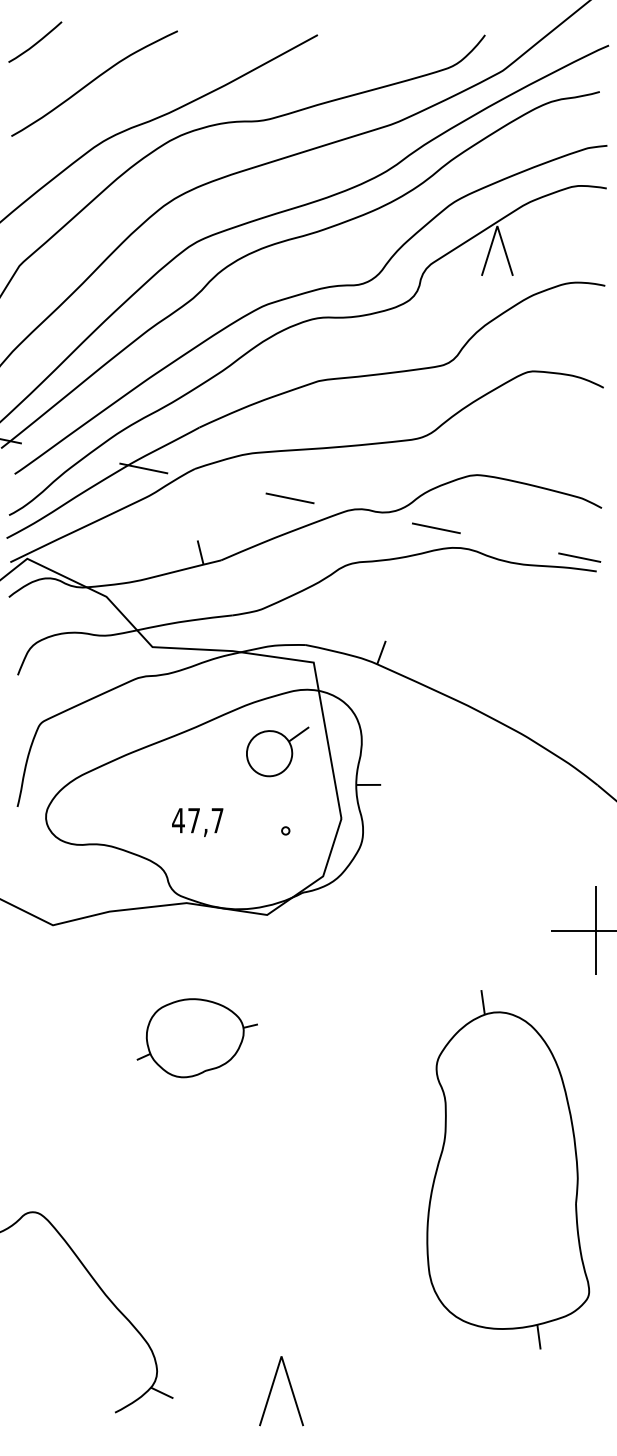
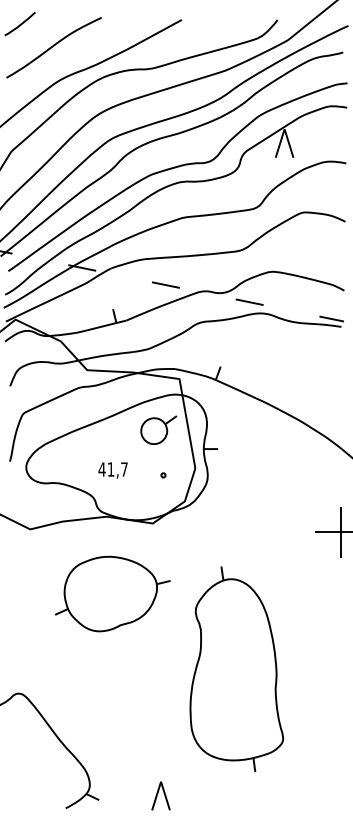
text: (193, 820) -> (110, 469), 47,7 -> 41,7
part: (196, 1037) -> (112, 593), size x1.67
part: (507, 1170) -> (236, 669), moved
part: (280, 1390) -> (160, 795), size x0.71

